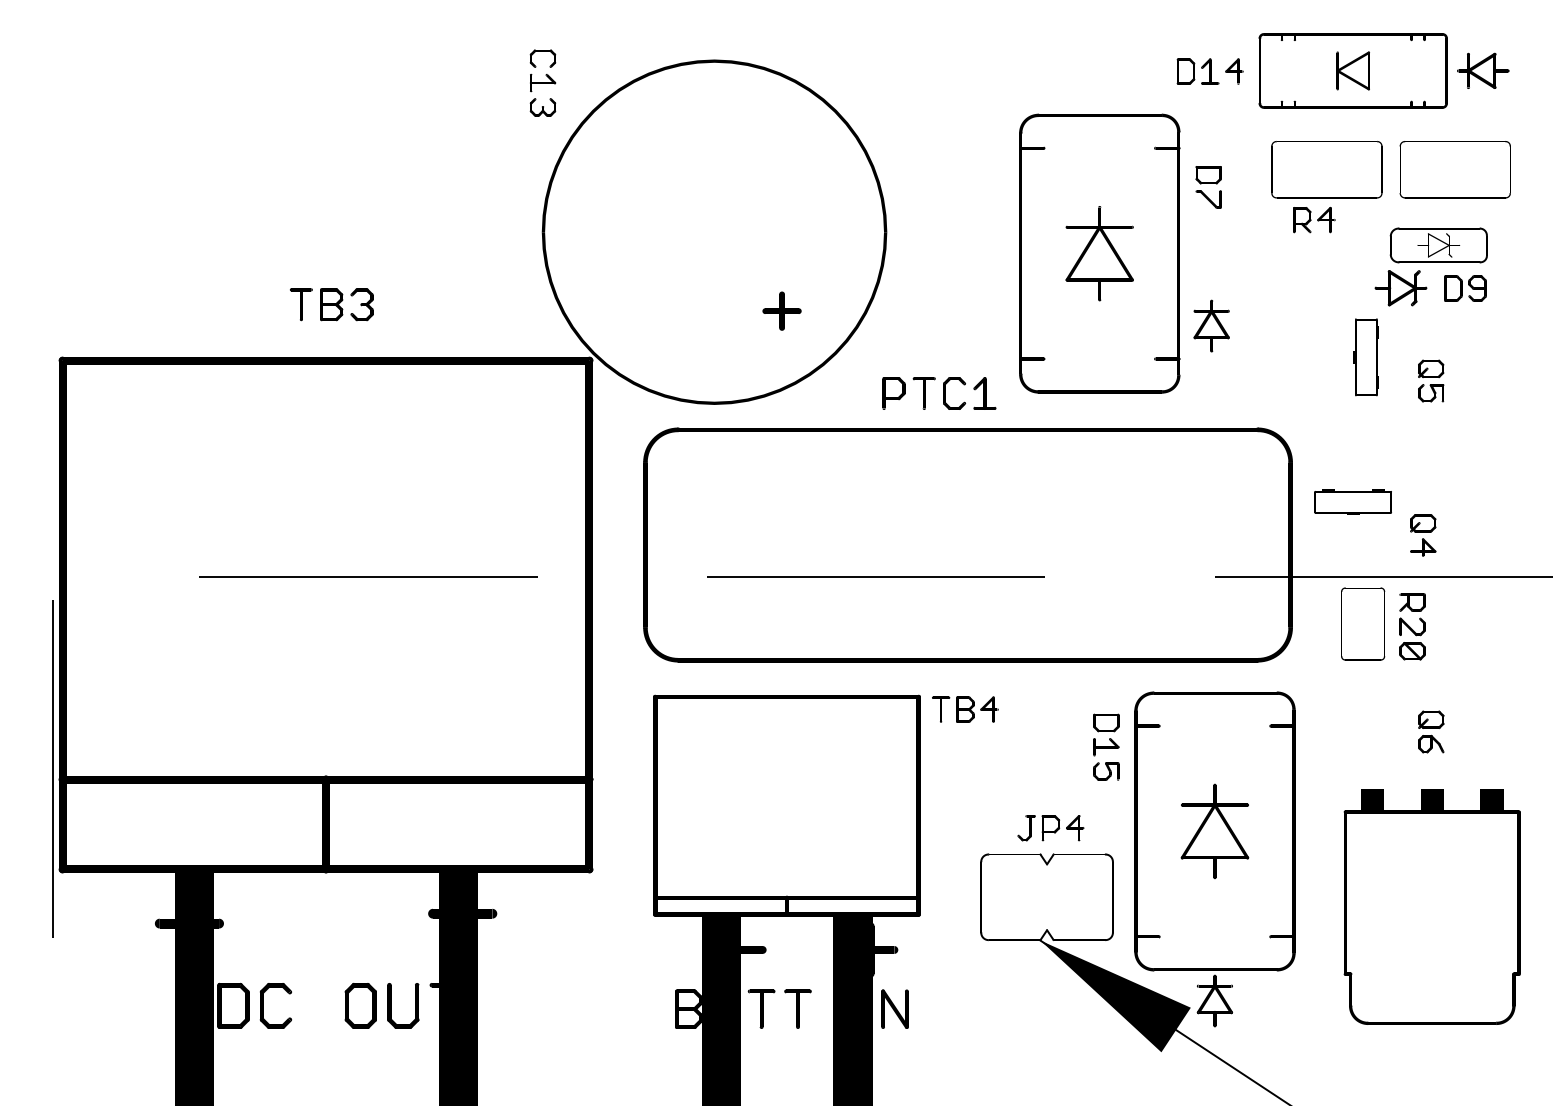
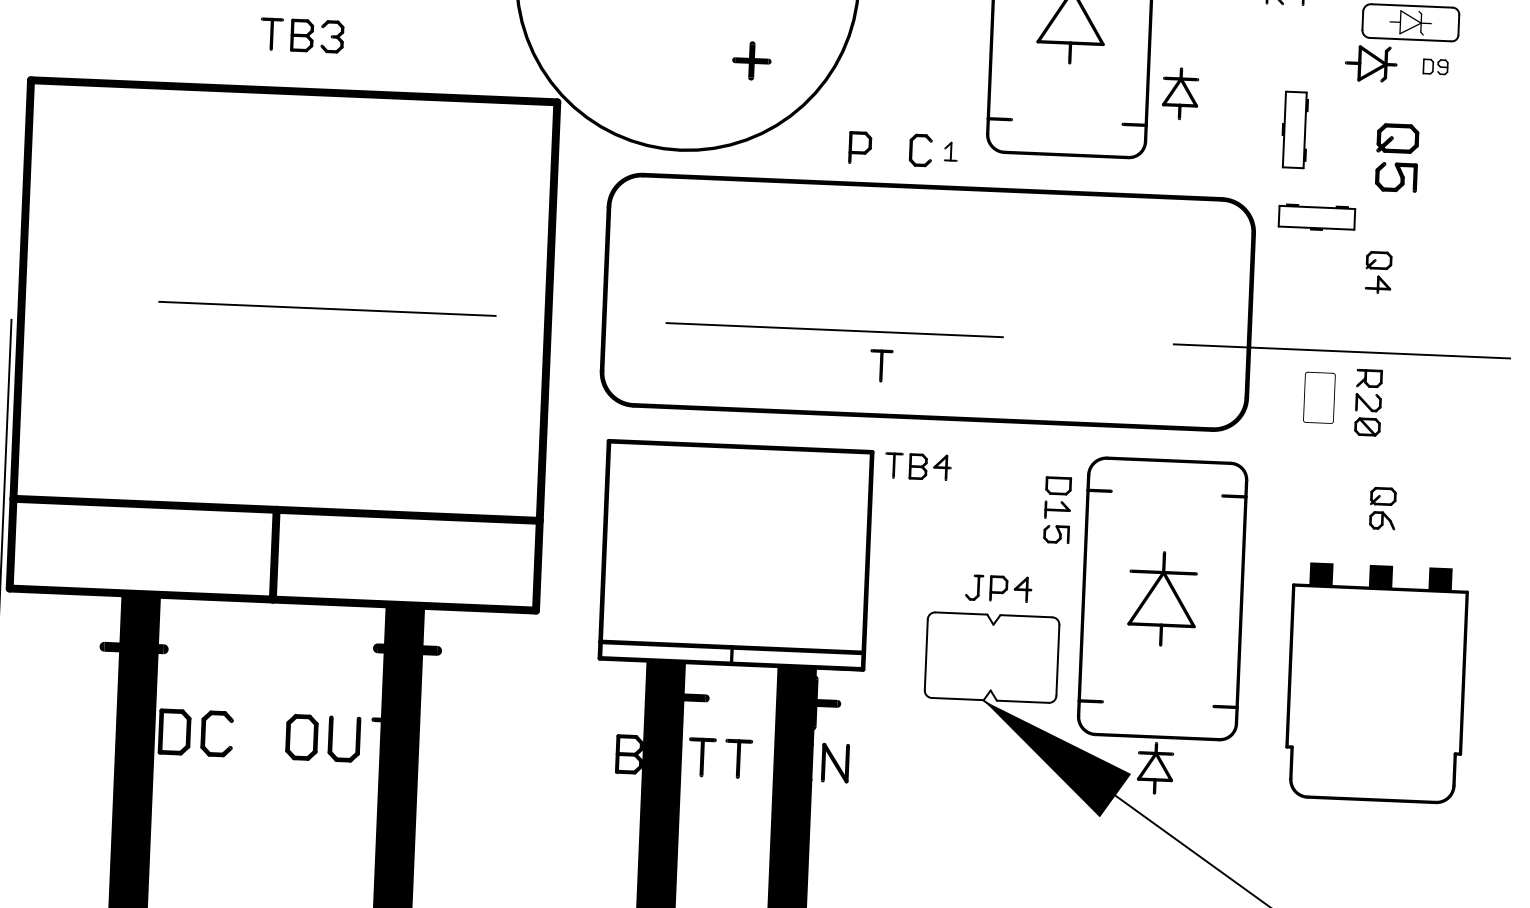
part: (1465, 288) -> (1435, 66), size x0.6
part: (1365, 357) -> (1293, 130), moved
part: (1431, 380) -> (1397, 157), size x1.6
part: (923, 393) -> (880, 365), moved
part: (984, 393) -> (950, 151), size x0.6
part: (1352, 501) -> (1316, 217), moved
part: (1423, 535) -> (1378, 272), moved
part: (1363, 623) -> (1319, 397), size x0.7

